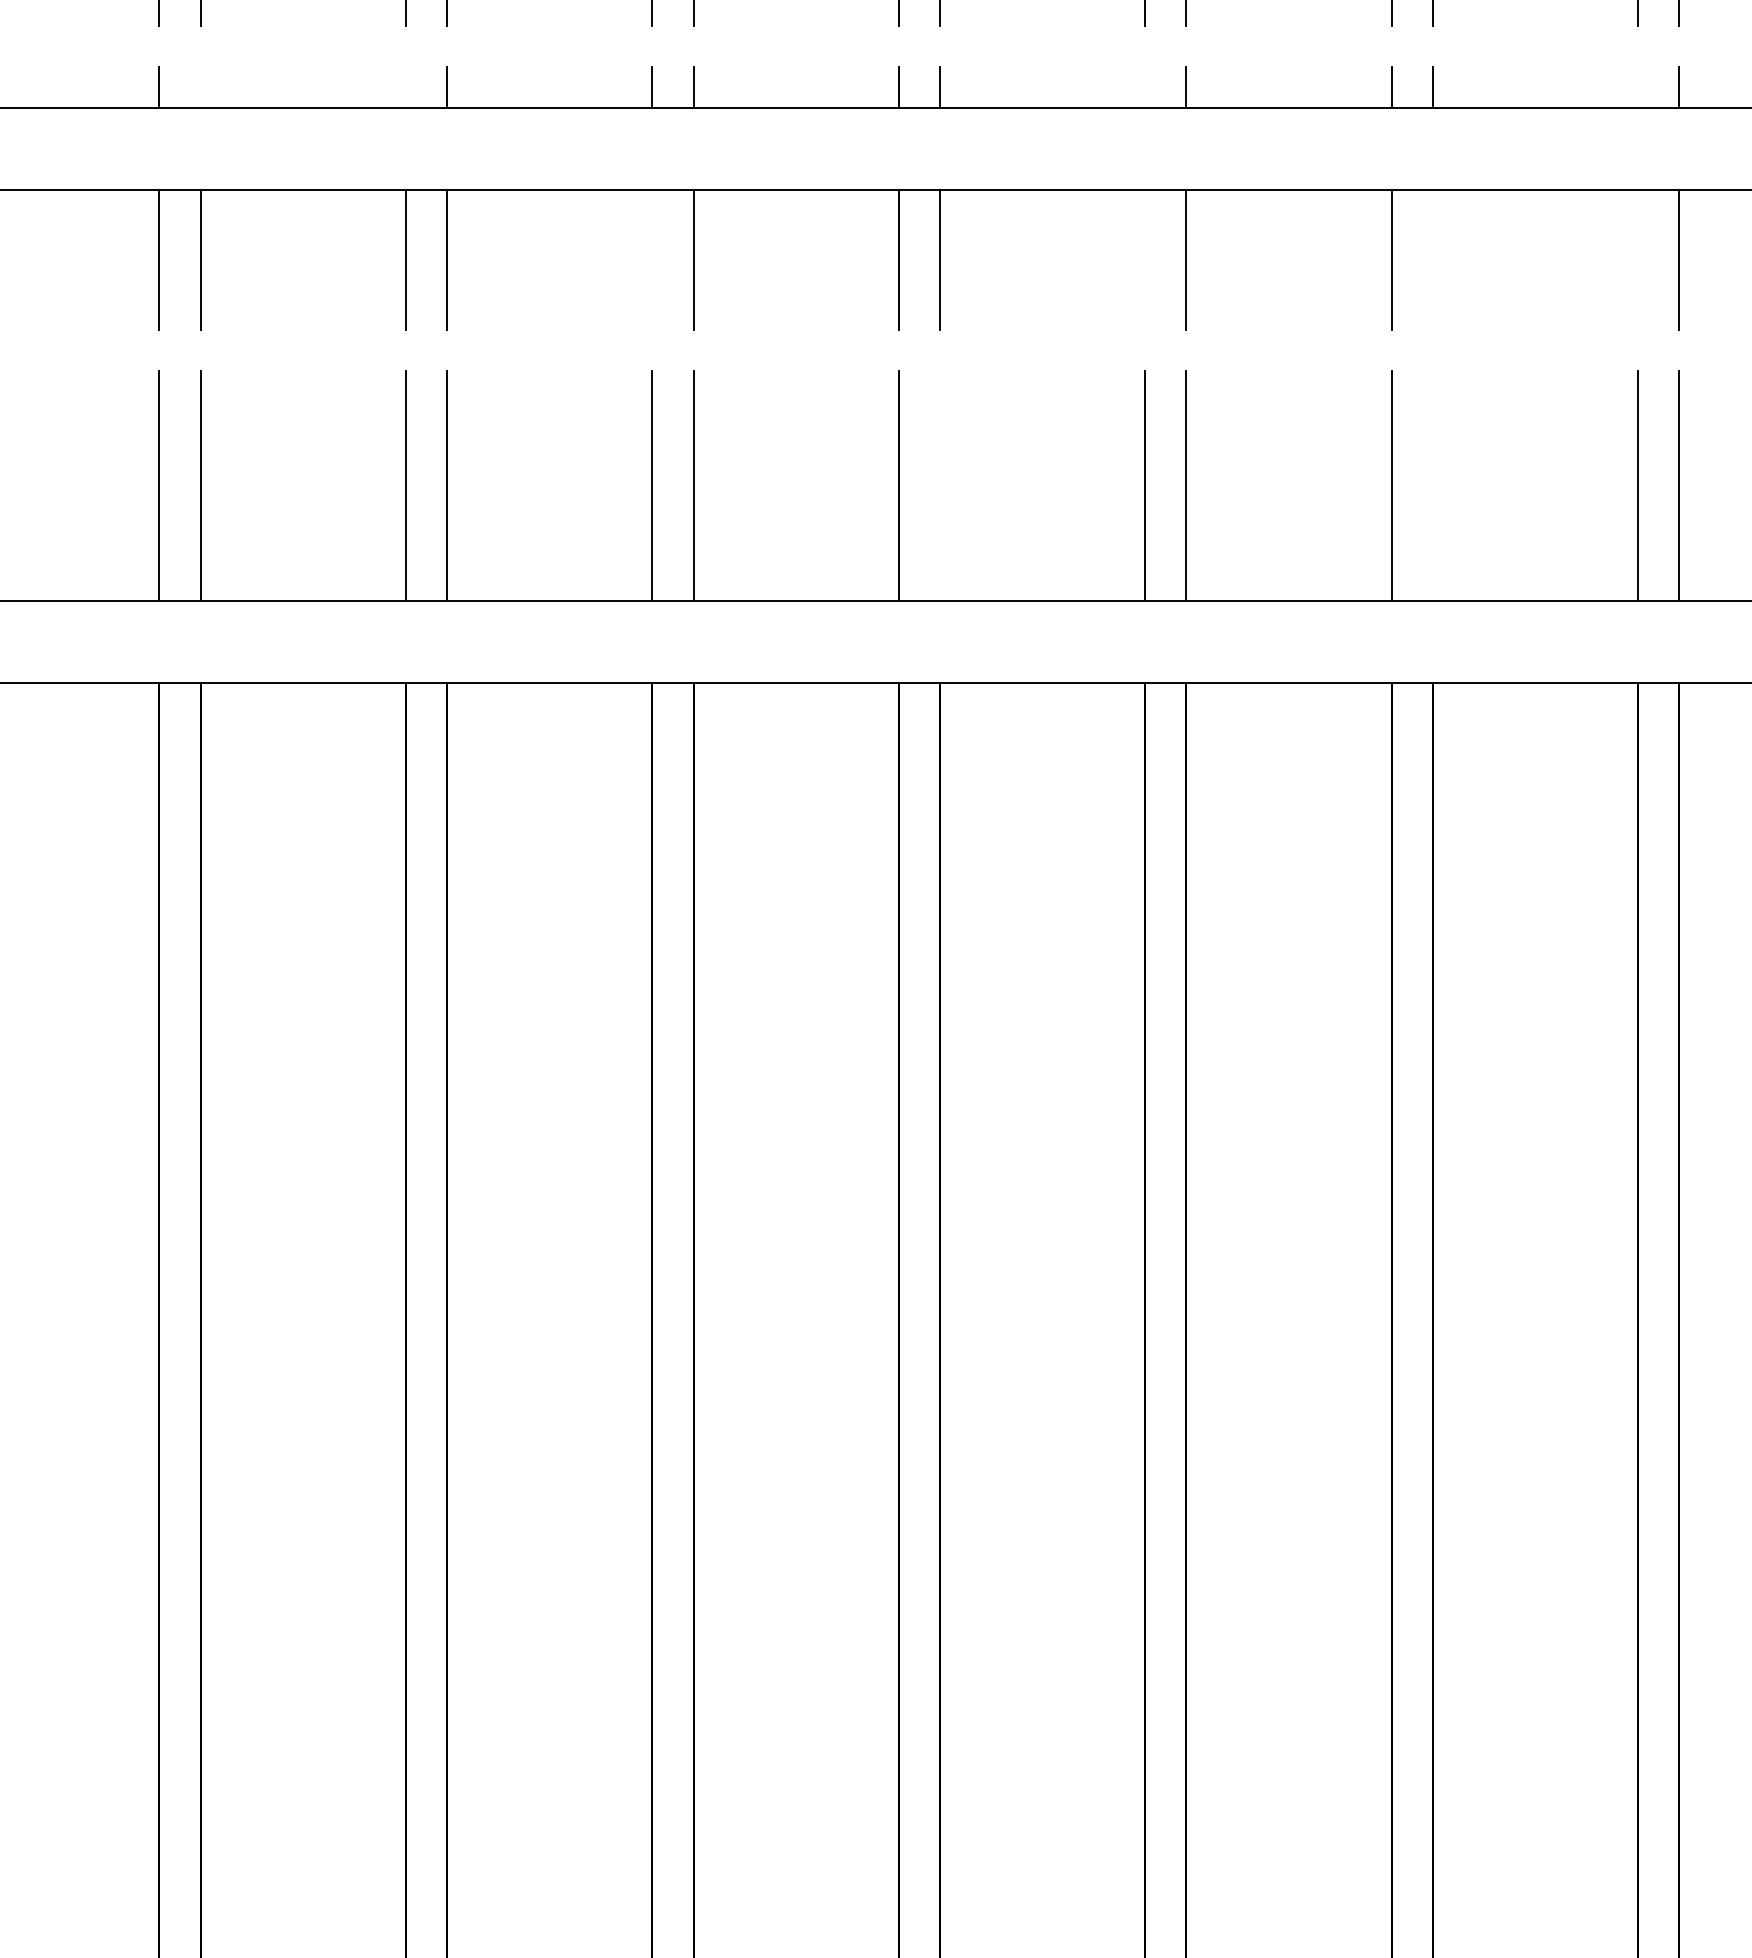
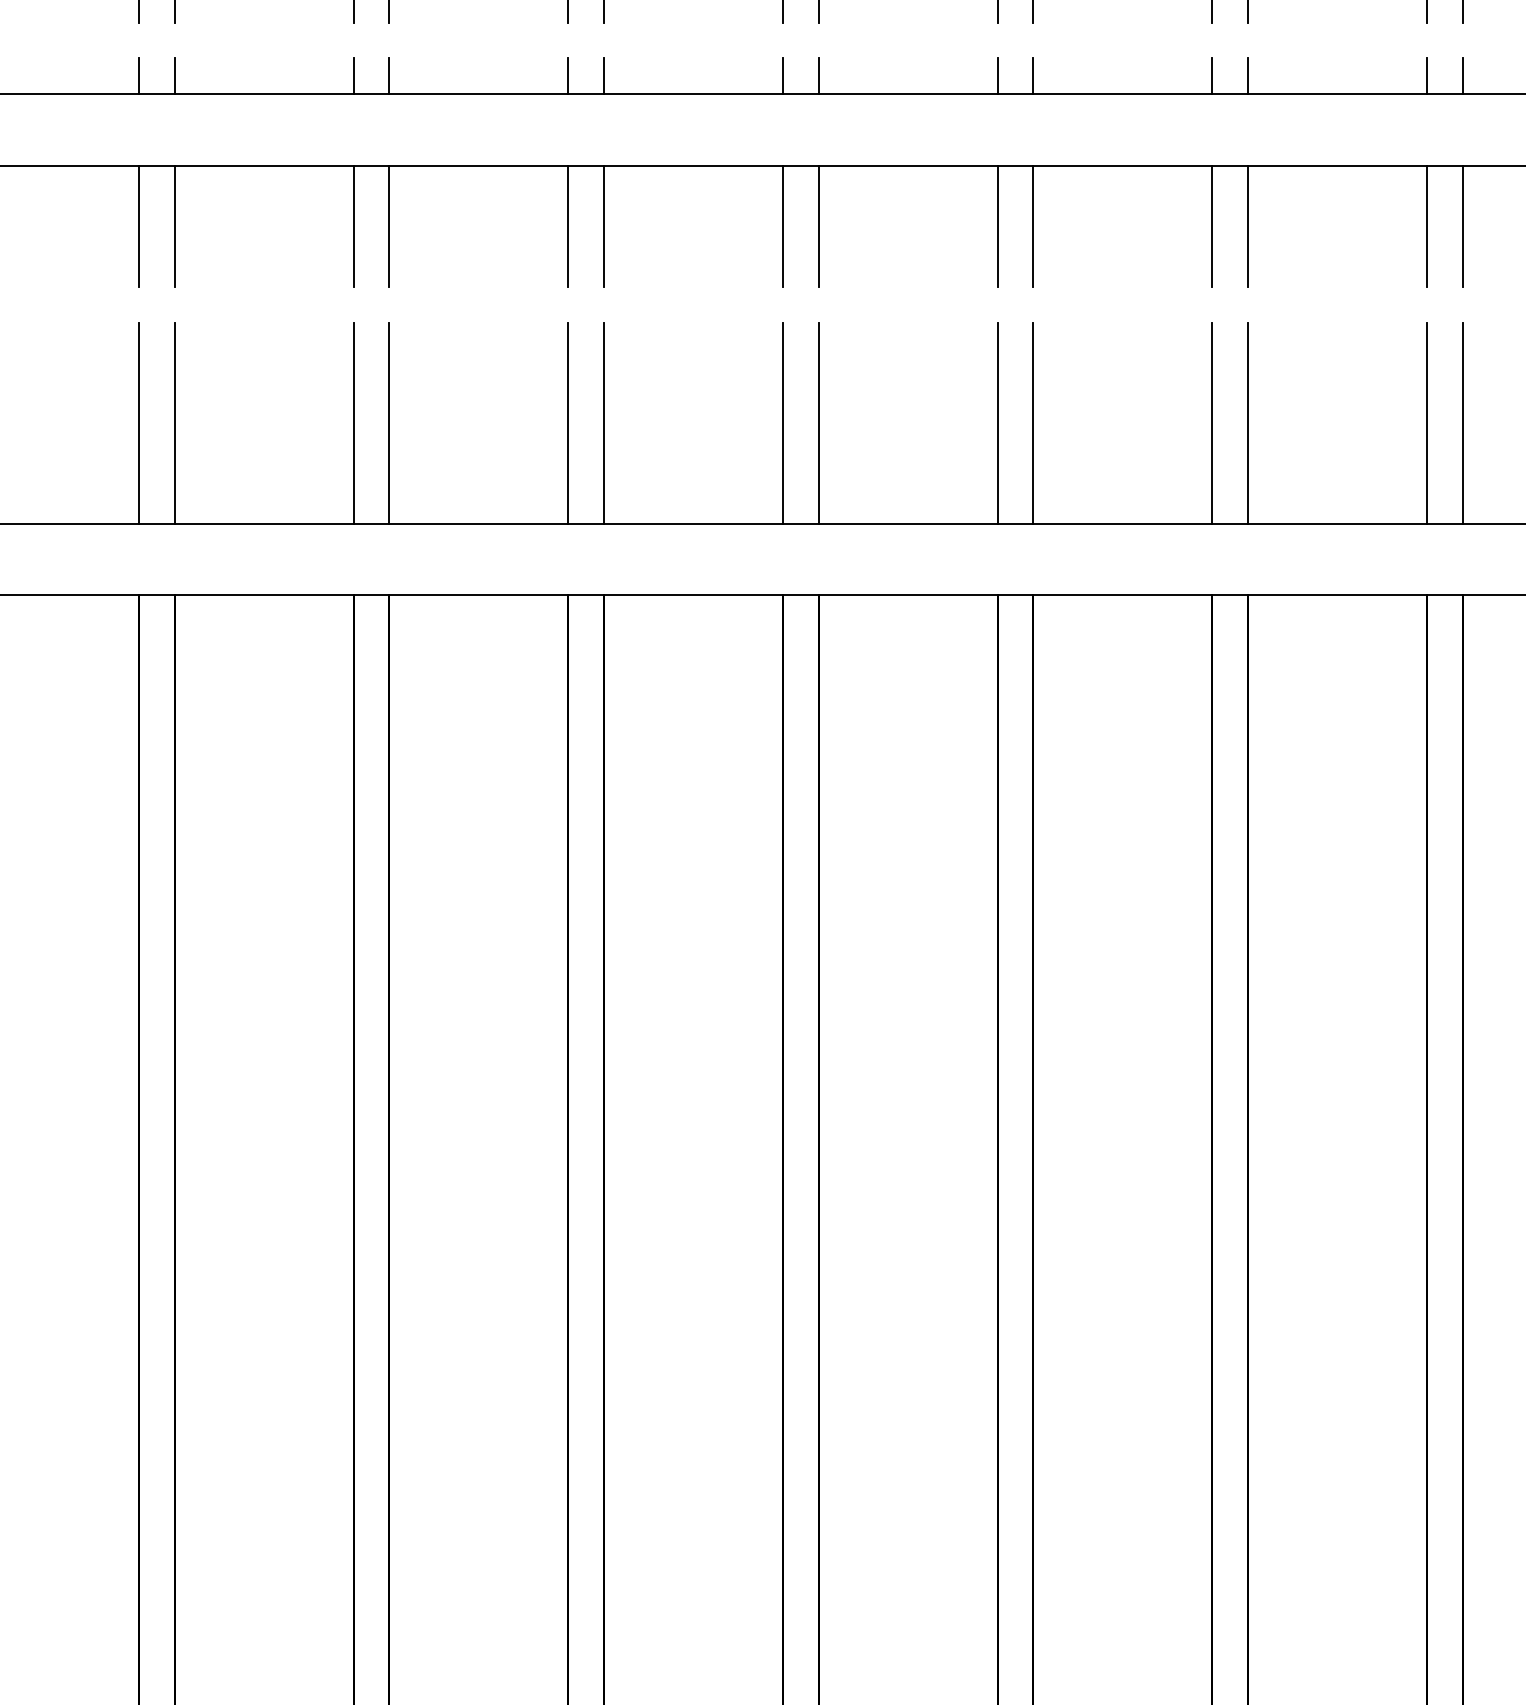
line: (200, 87) -> (174, 76), added
line: (405, 87) -> (353, 76), added
line: (1145, 87) -> (997, 76), added
line: (1638, 87) -> (1427, 76), added
line: (652, 260) -> (568, 226), added
line: (1145, 260) -> (997, 226), added
line: (1432, 260) -> (1247, 226), added
line: (1638, 260) -> (1427, 226), added
line: (939, 486) -> (818, 423), added
line: (1432, 486) -> (1247, 423), added

